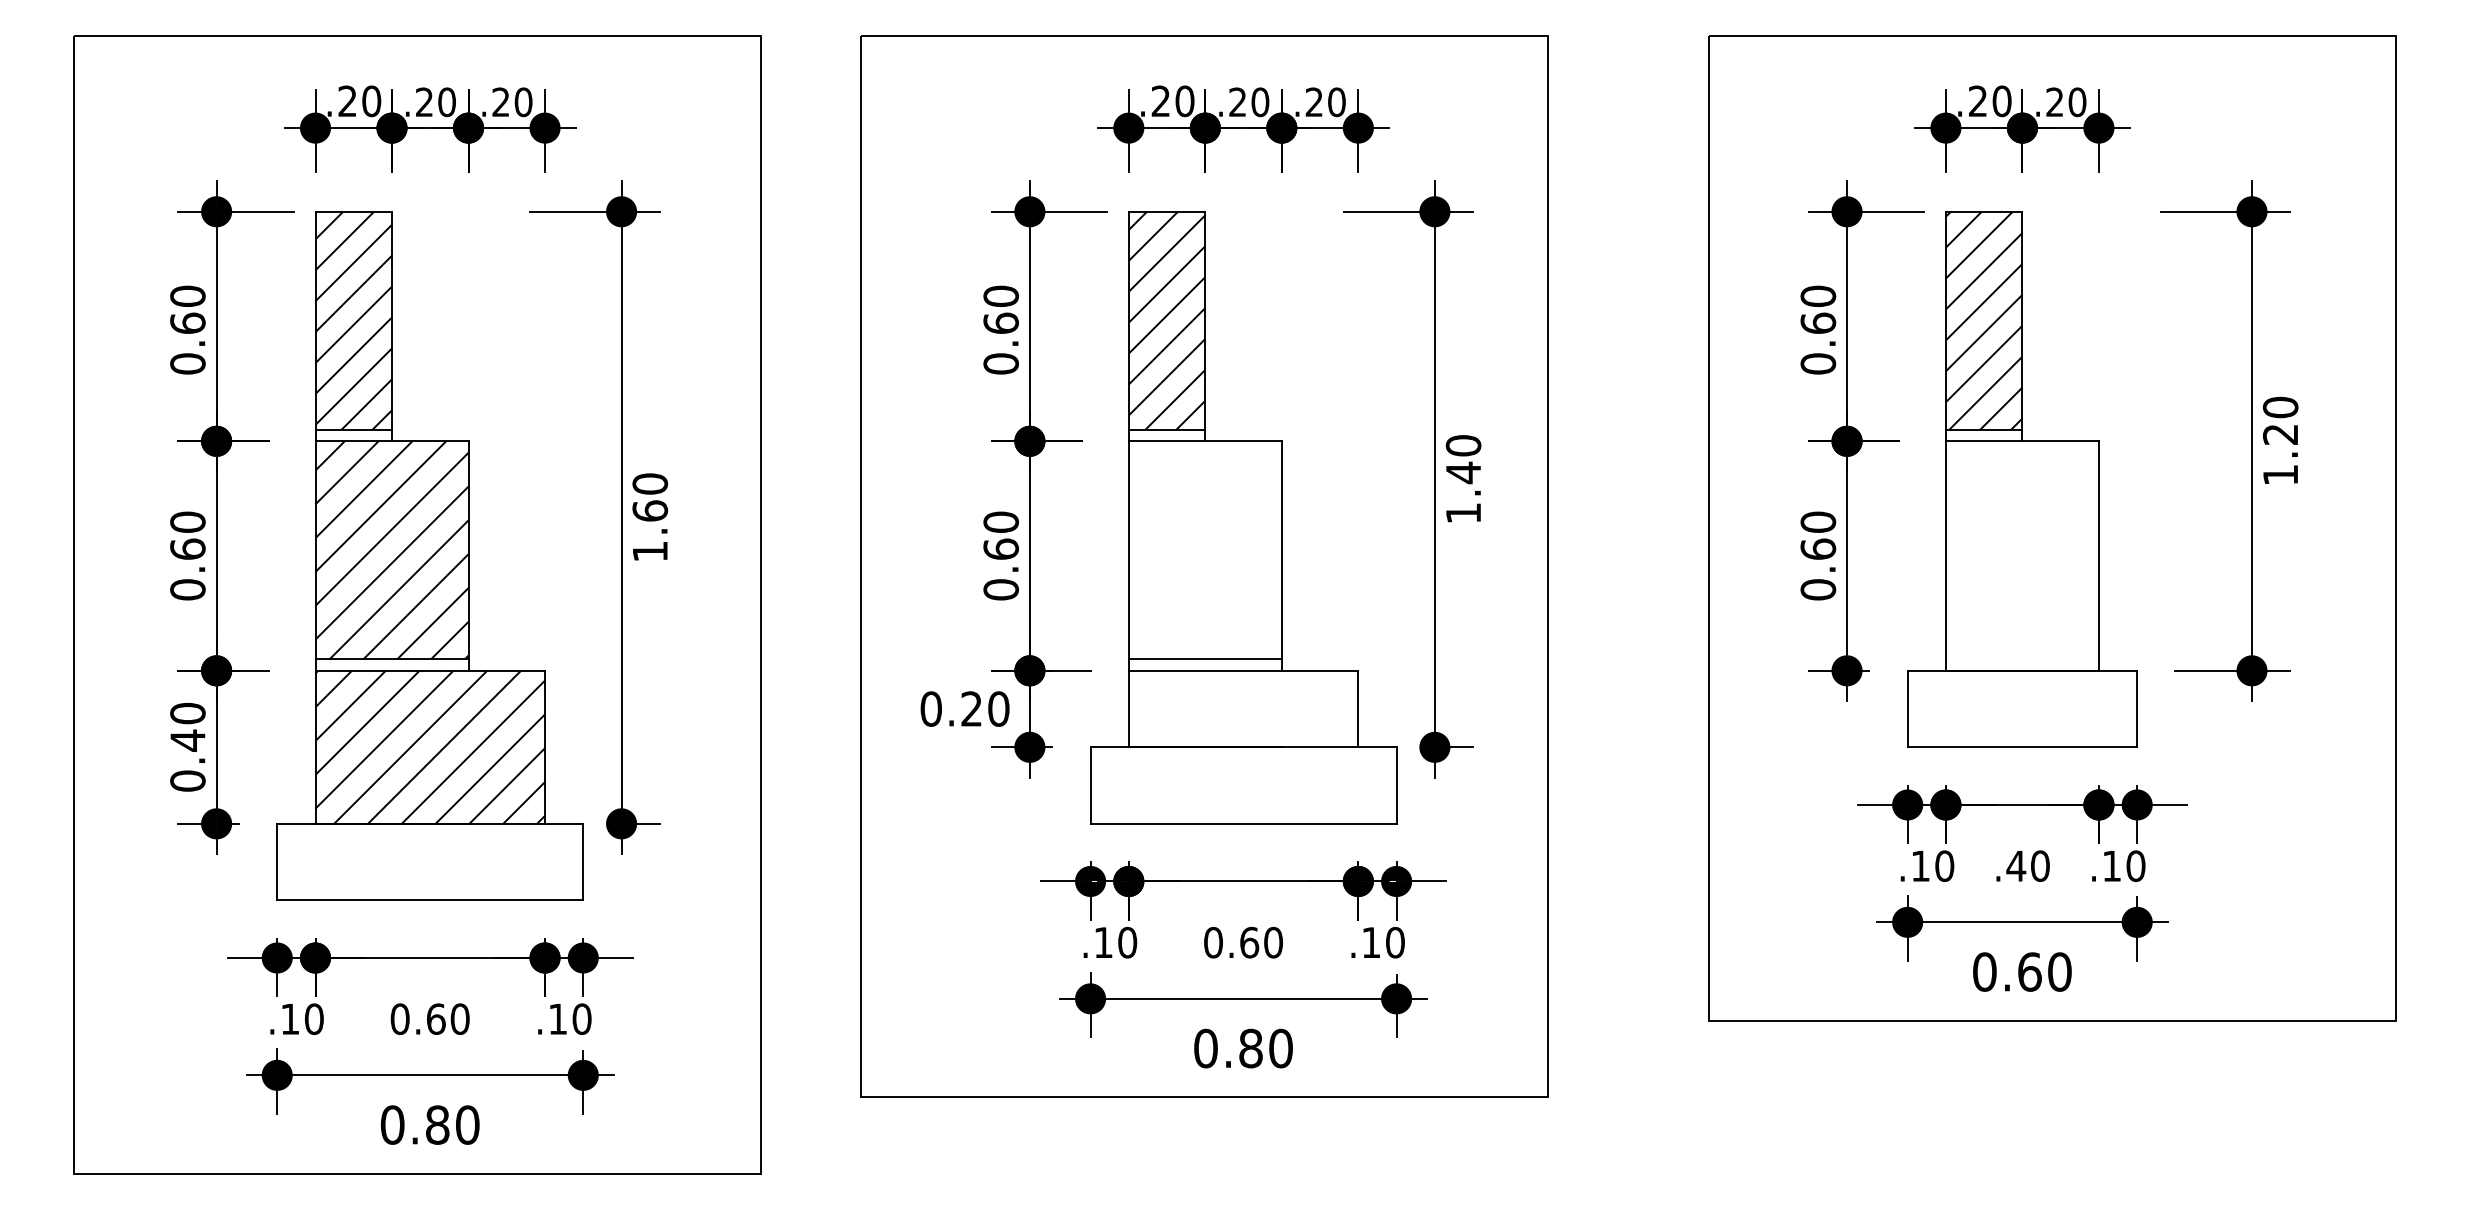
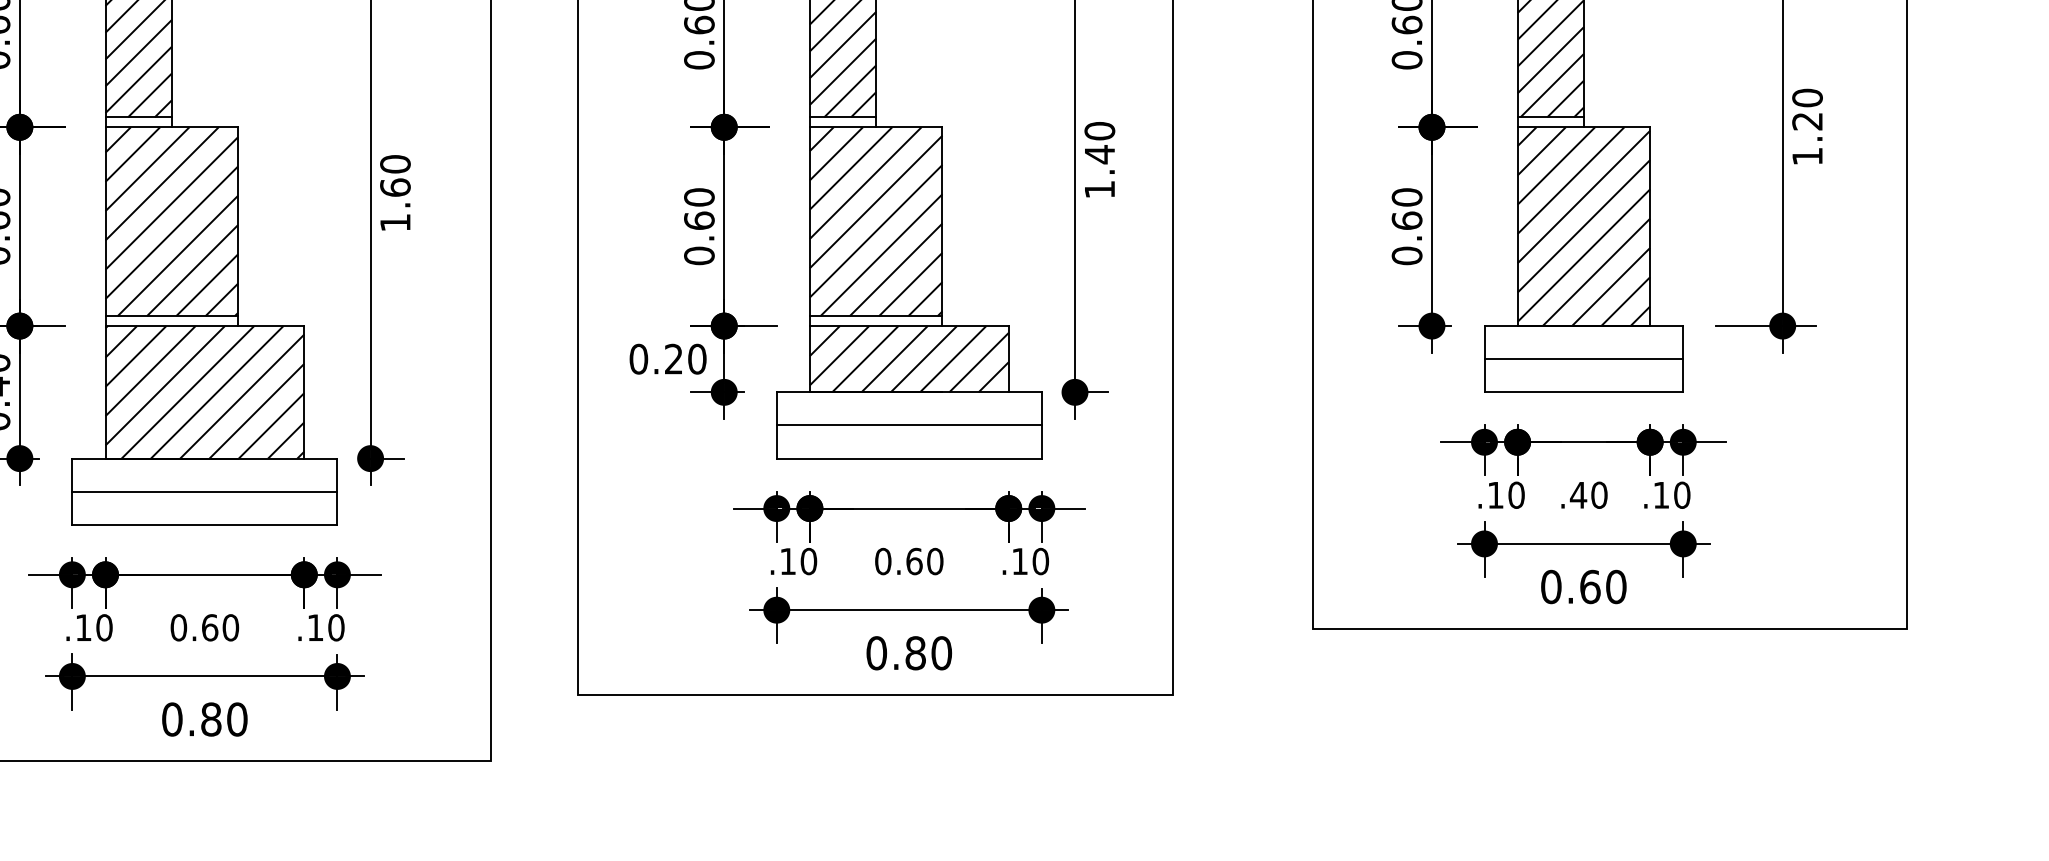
hatch: (1204, 550) -> (875, 221), added
hatch: (2021, 555) -> (1583, 226), added
hatch: (1243, 708) -> (909, 358), added
line: (2022, 709) -> (1583, 359), added
line: (1243, 785) -> (909, 425), added
line: (430, 862) -> (205, 492), added

